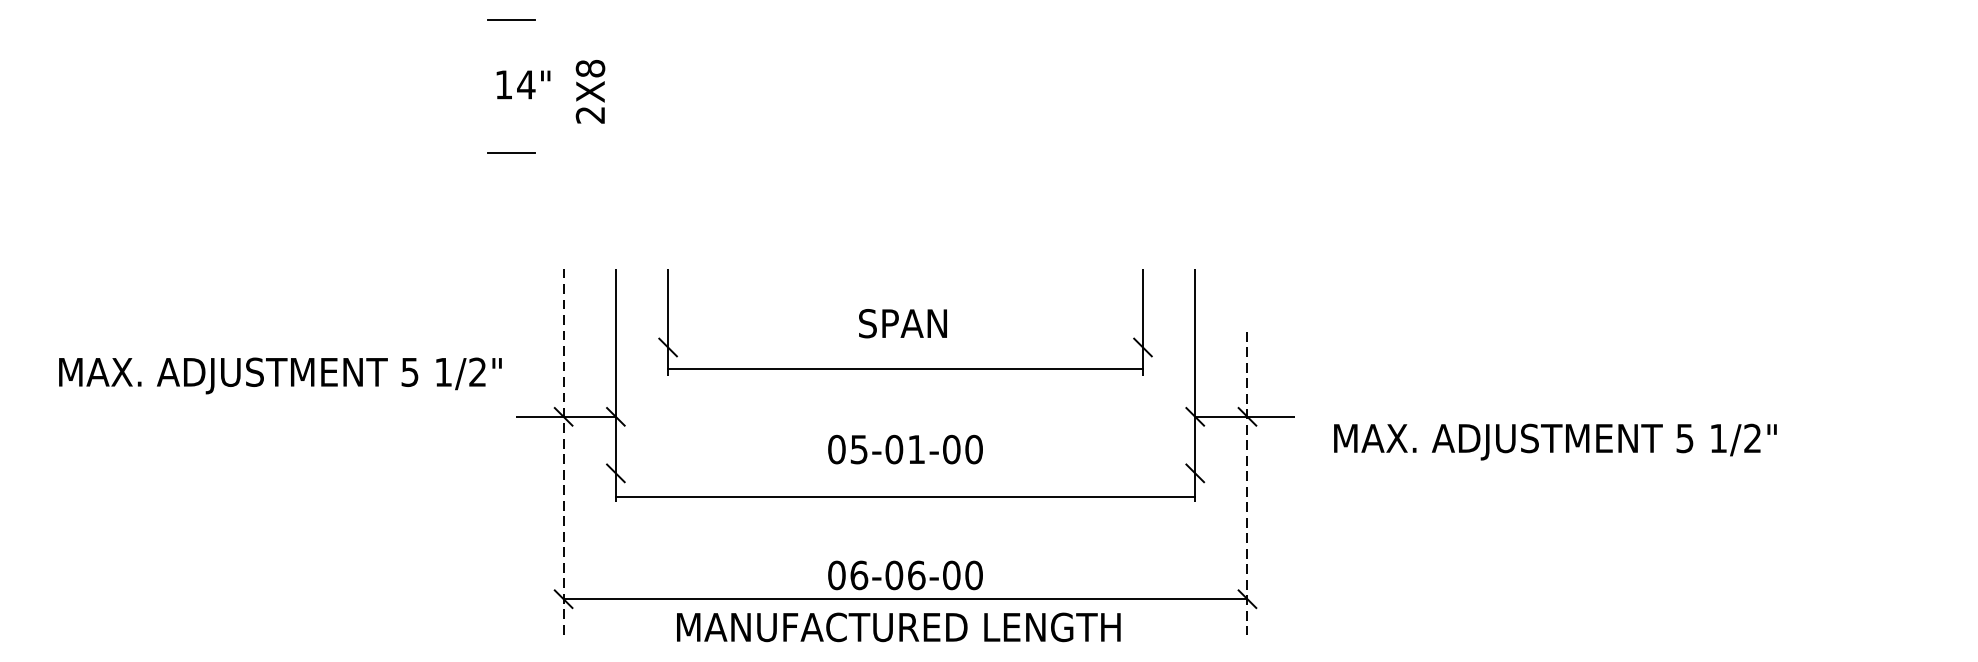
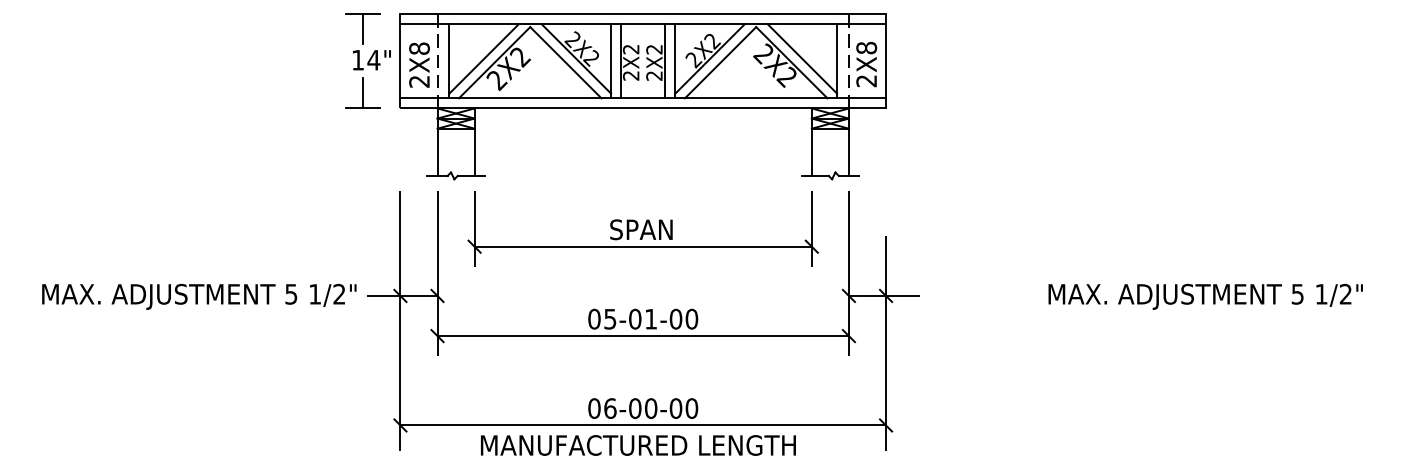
line: (511, 41) -> (363, 29), added
line: (511, 131) -> (363, 93), added
part: (904, 135) -> (642, 96), added
line: (904, 368) -> (642, 246), moved
text: (280, 375) -> (199, 296), moved
text: (1555, 441) -> (1205, 296), moved
line: (563, 452) -> (400, 321), dashed -> solid
line: (1248, 483) -> (886, 343), dashed -> solid
line: (904, 497) -> (642, 336), moved
text: (917, 575) -> (651, 408), 06-06-00 -> 06-00-00

